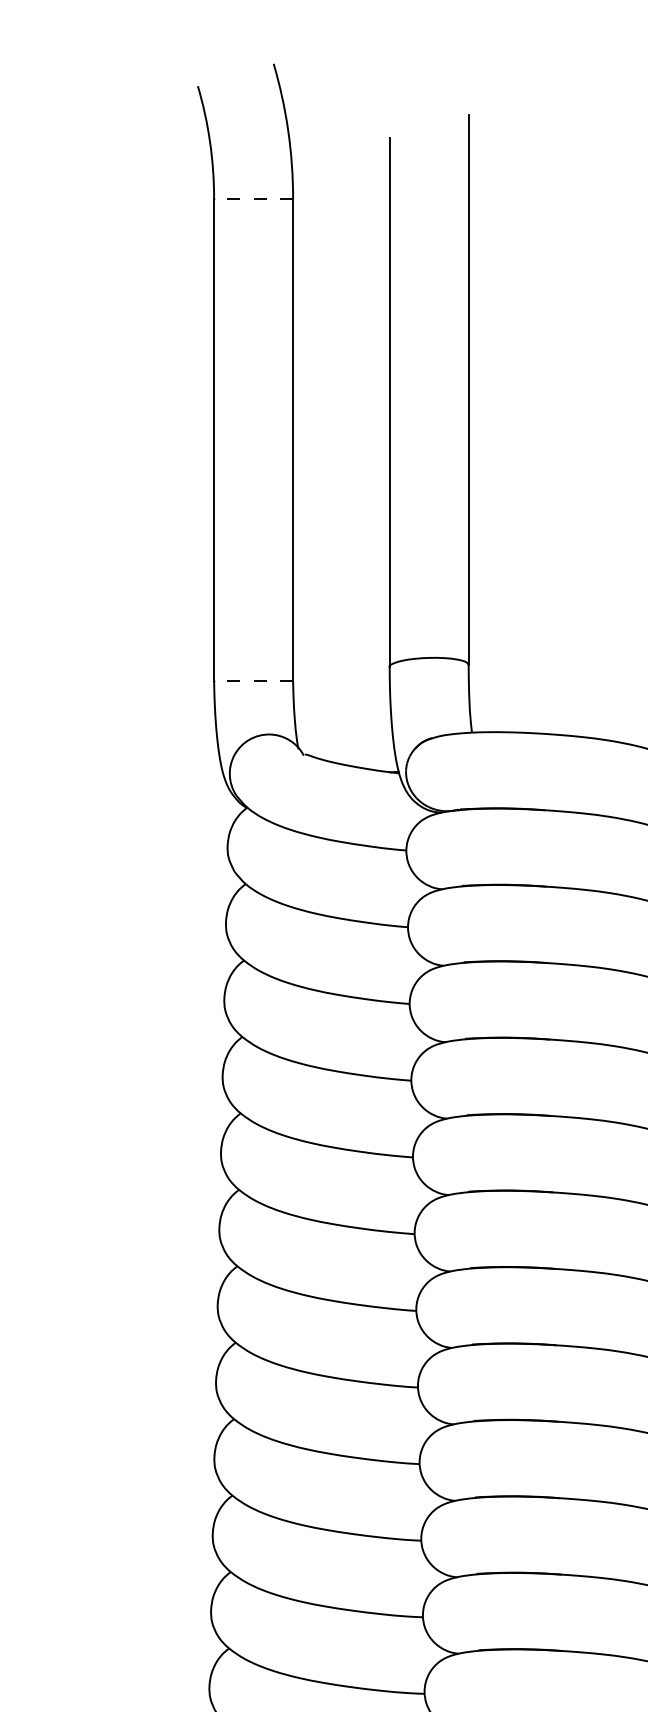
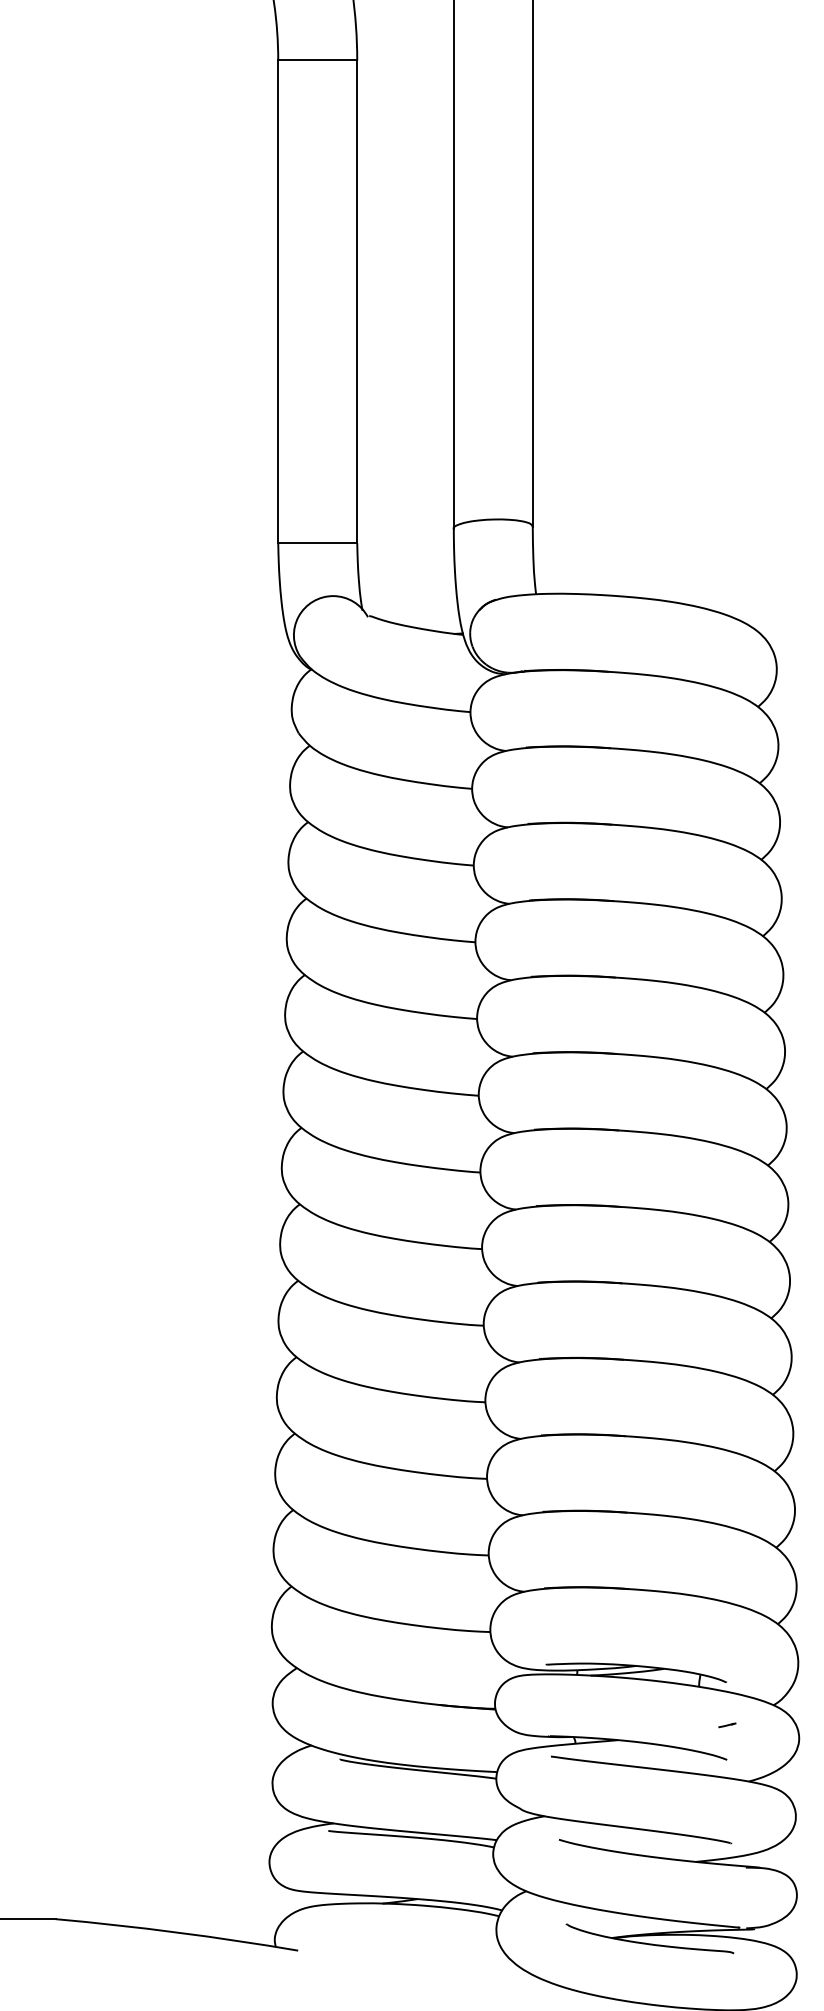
line: (253, 198) -> (317, 60), dashed -> solid
line: (253, 681) -> (317, 543), dashed -> solid

